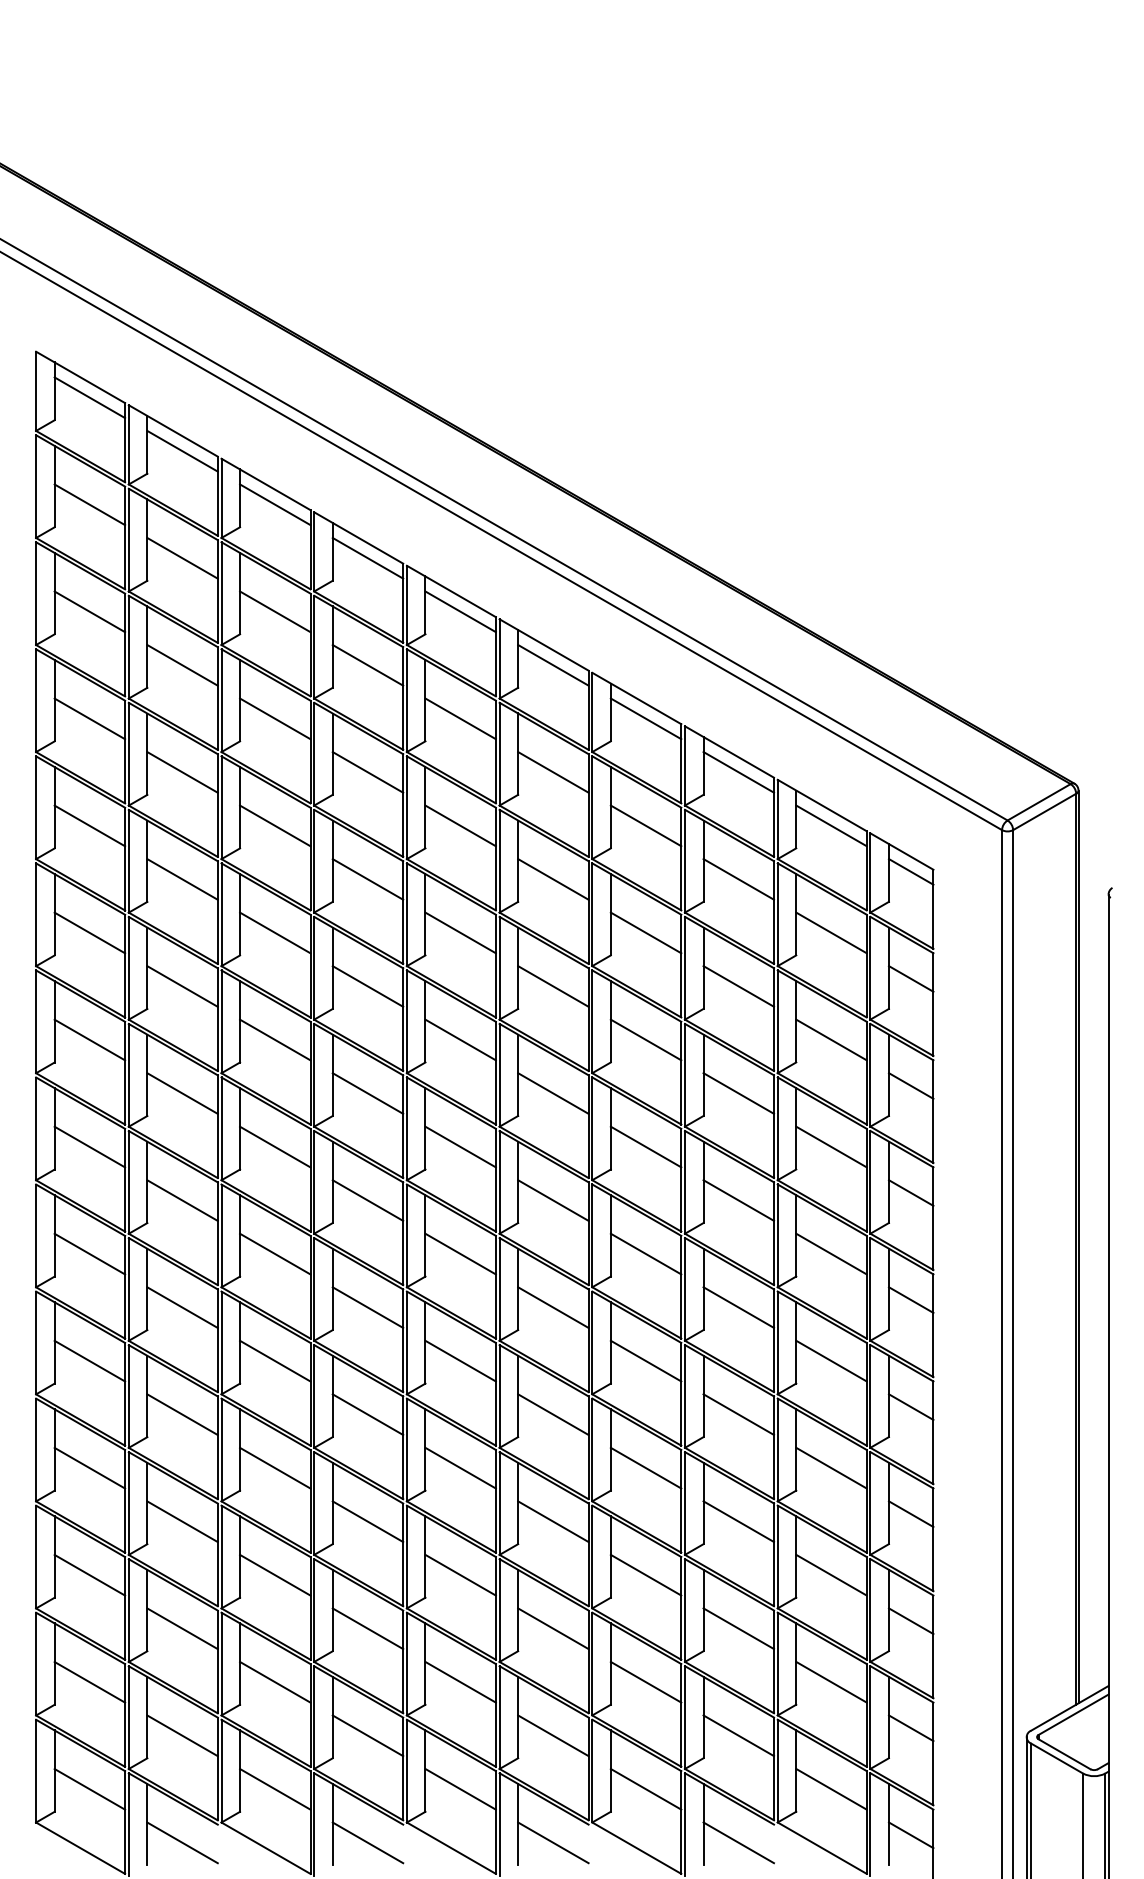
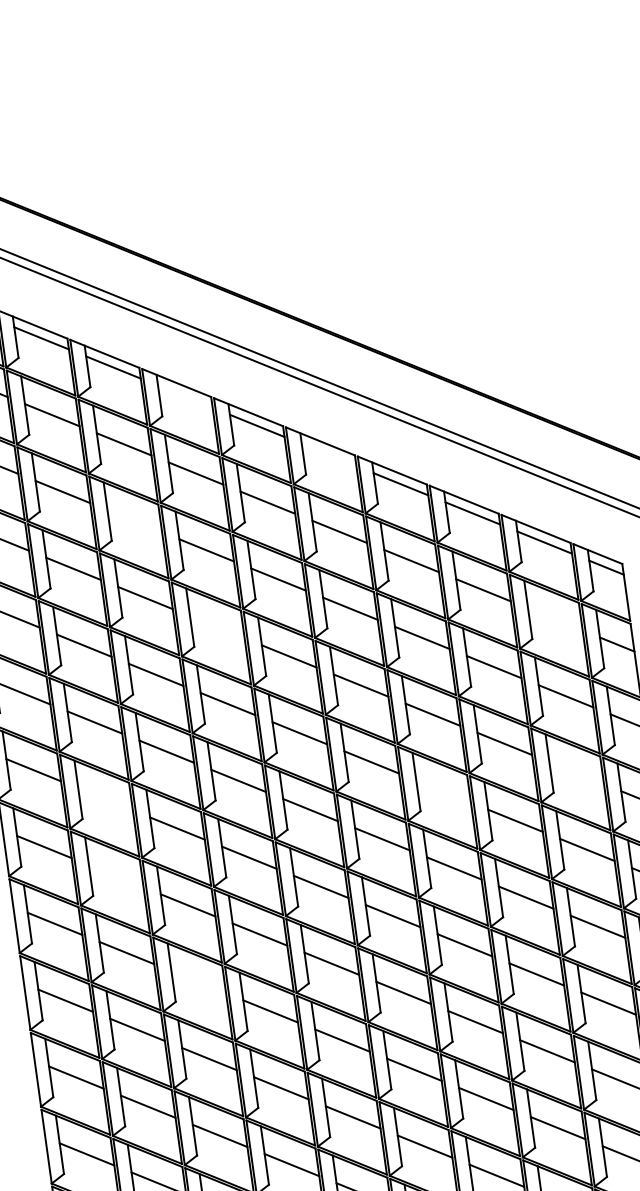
line: (367, 557) -> (184, 396), removed
line: (553, 665) -> (329, 455), removed
line: (275, 718) -> (134, 520), removed
line: (367, 879) -> (217, 627), removed
line: (831, 932) -> (555, 619), removed
line: (182, 1093) -> (105, 799), removed
line: (645, 1146) -> (443, 791), removed
line: (831, 1146) -> (576, 772), removed
line: (182, 1200) -> (116, 876), removed
line: (275, 1360) -> (198, 981), removed

